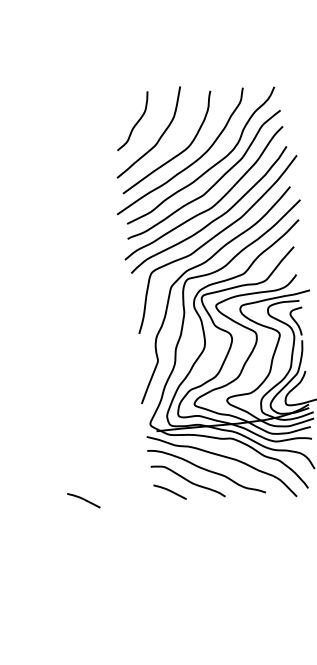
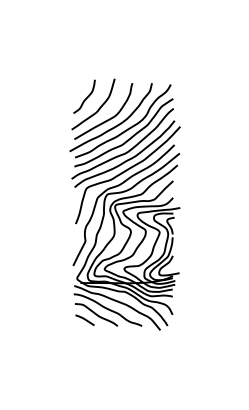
line: (82, 499) -> (32, 319), removed

